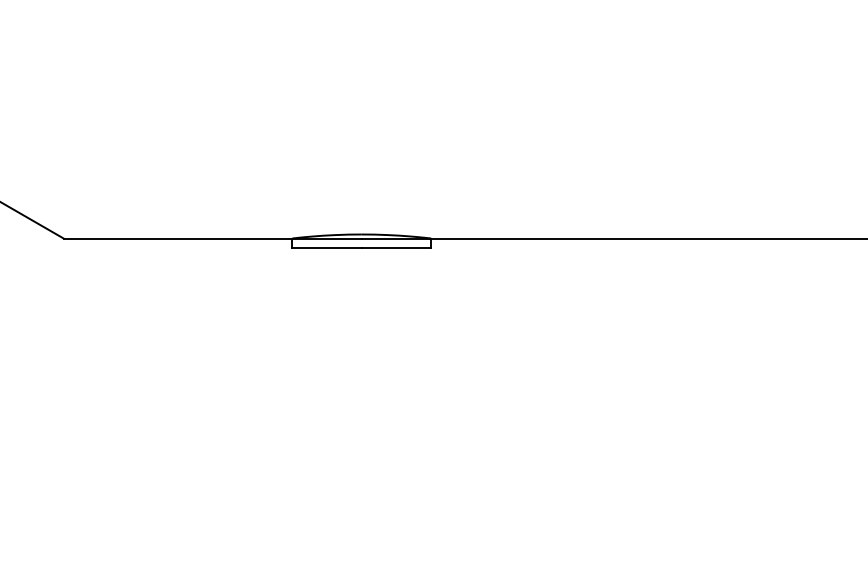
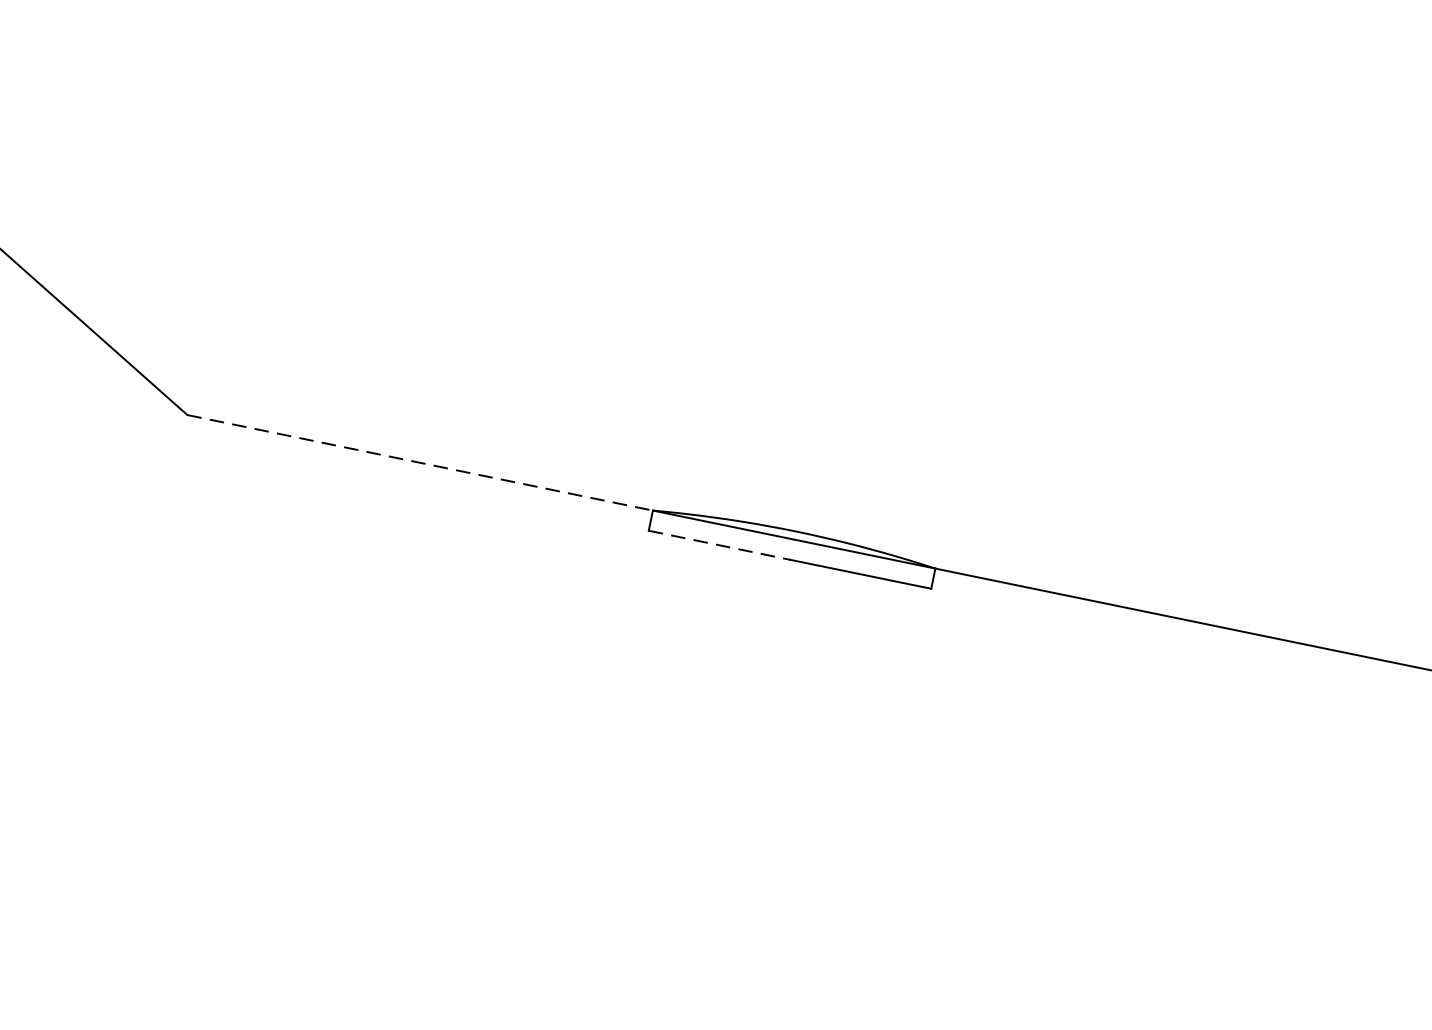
line: (178, 238) -> (421, 463), solid -> dashed
line: (327, 248) -> (720, 545), solid -> dashed

